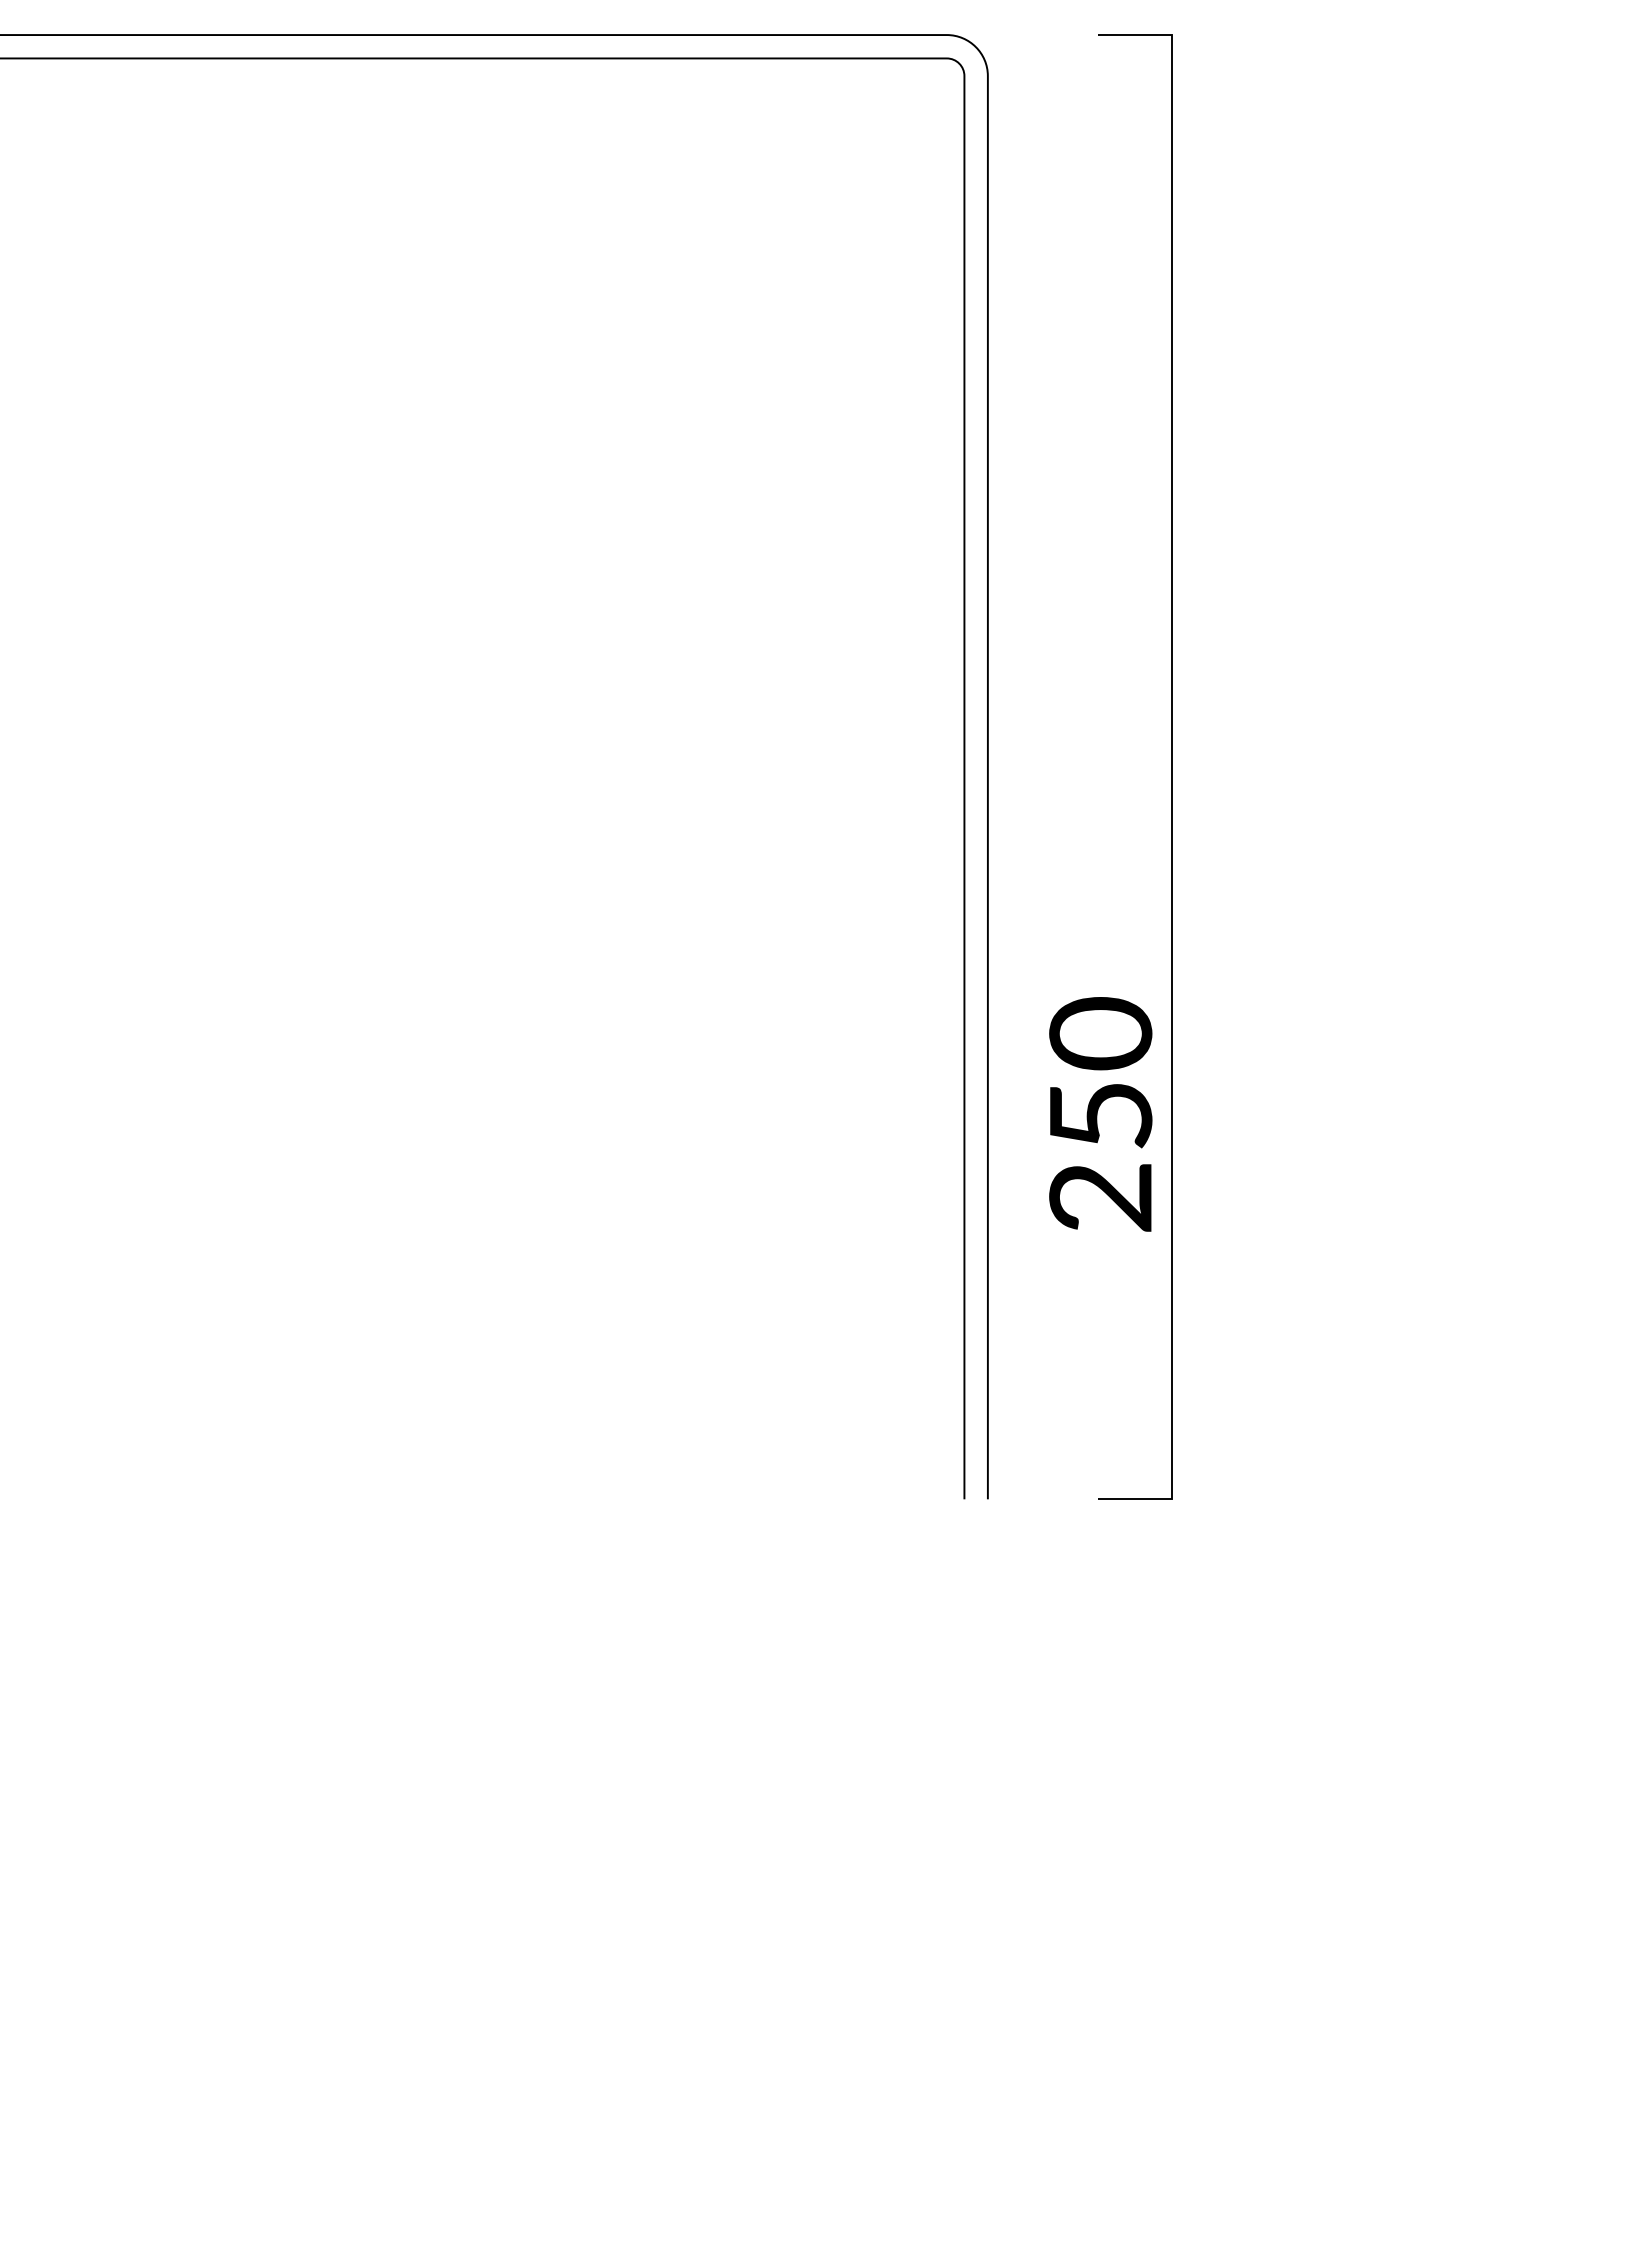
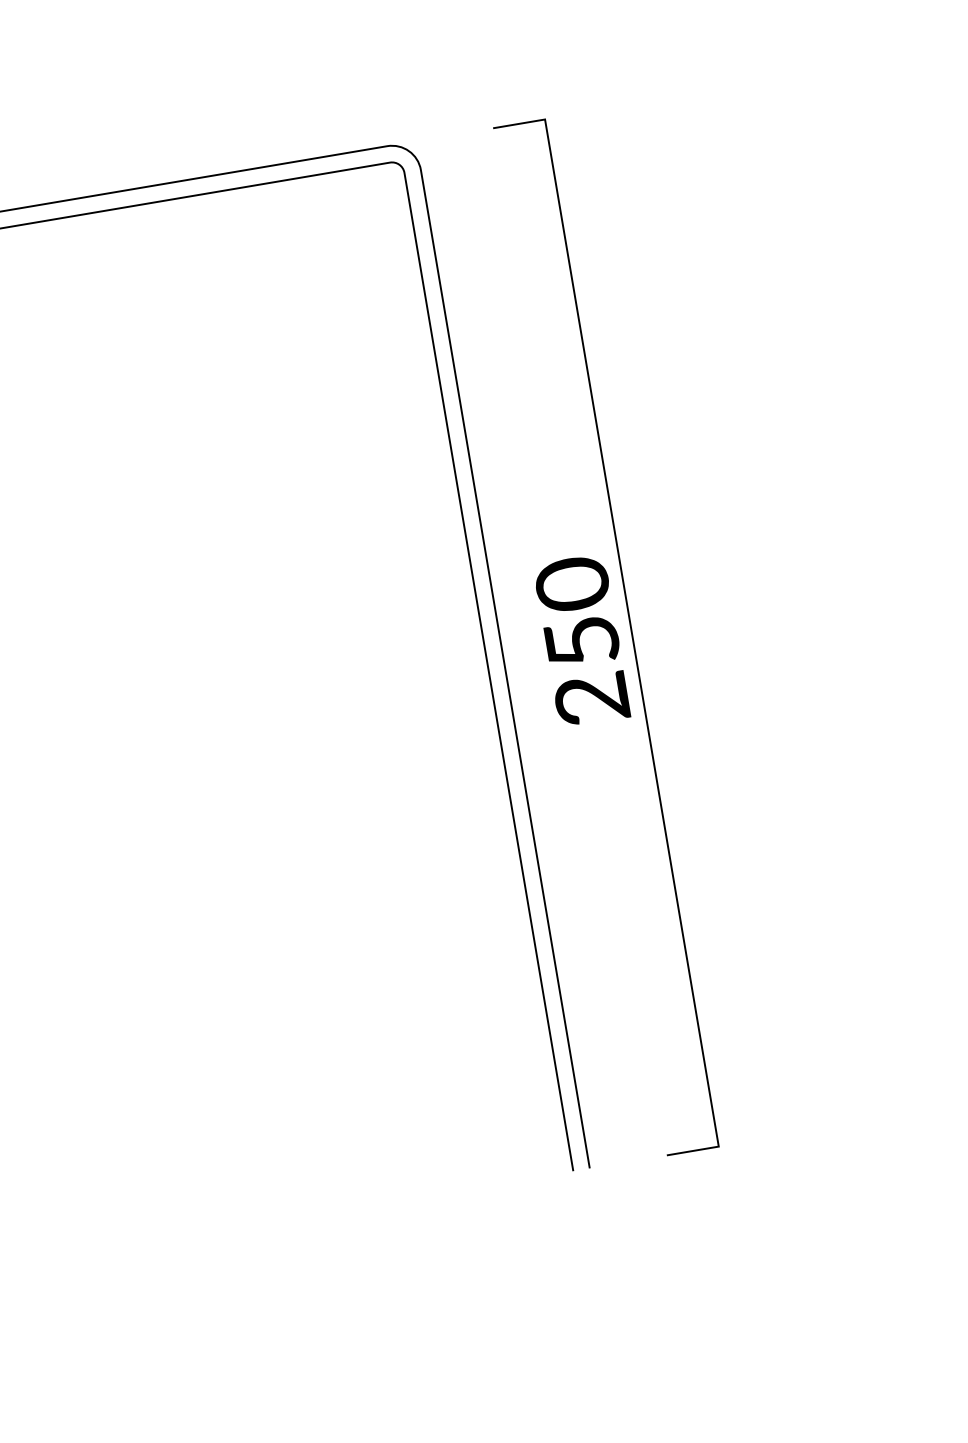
text: (1100, 1114) -> (581, 641), moved

